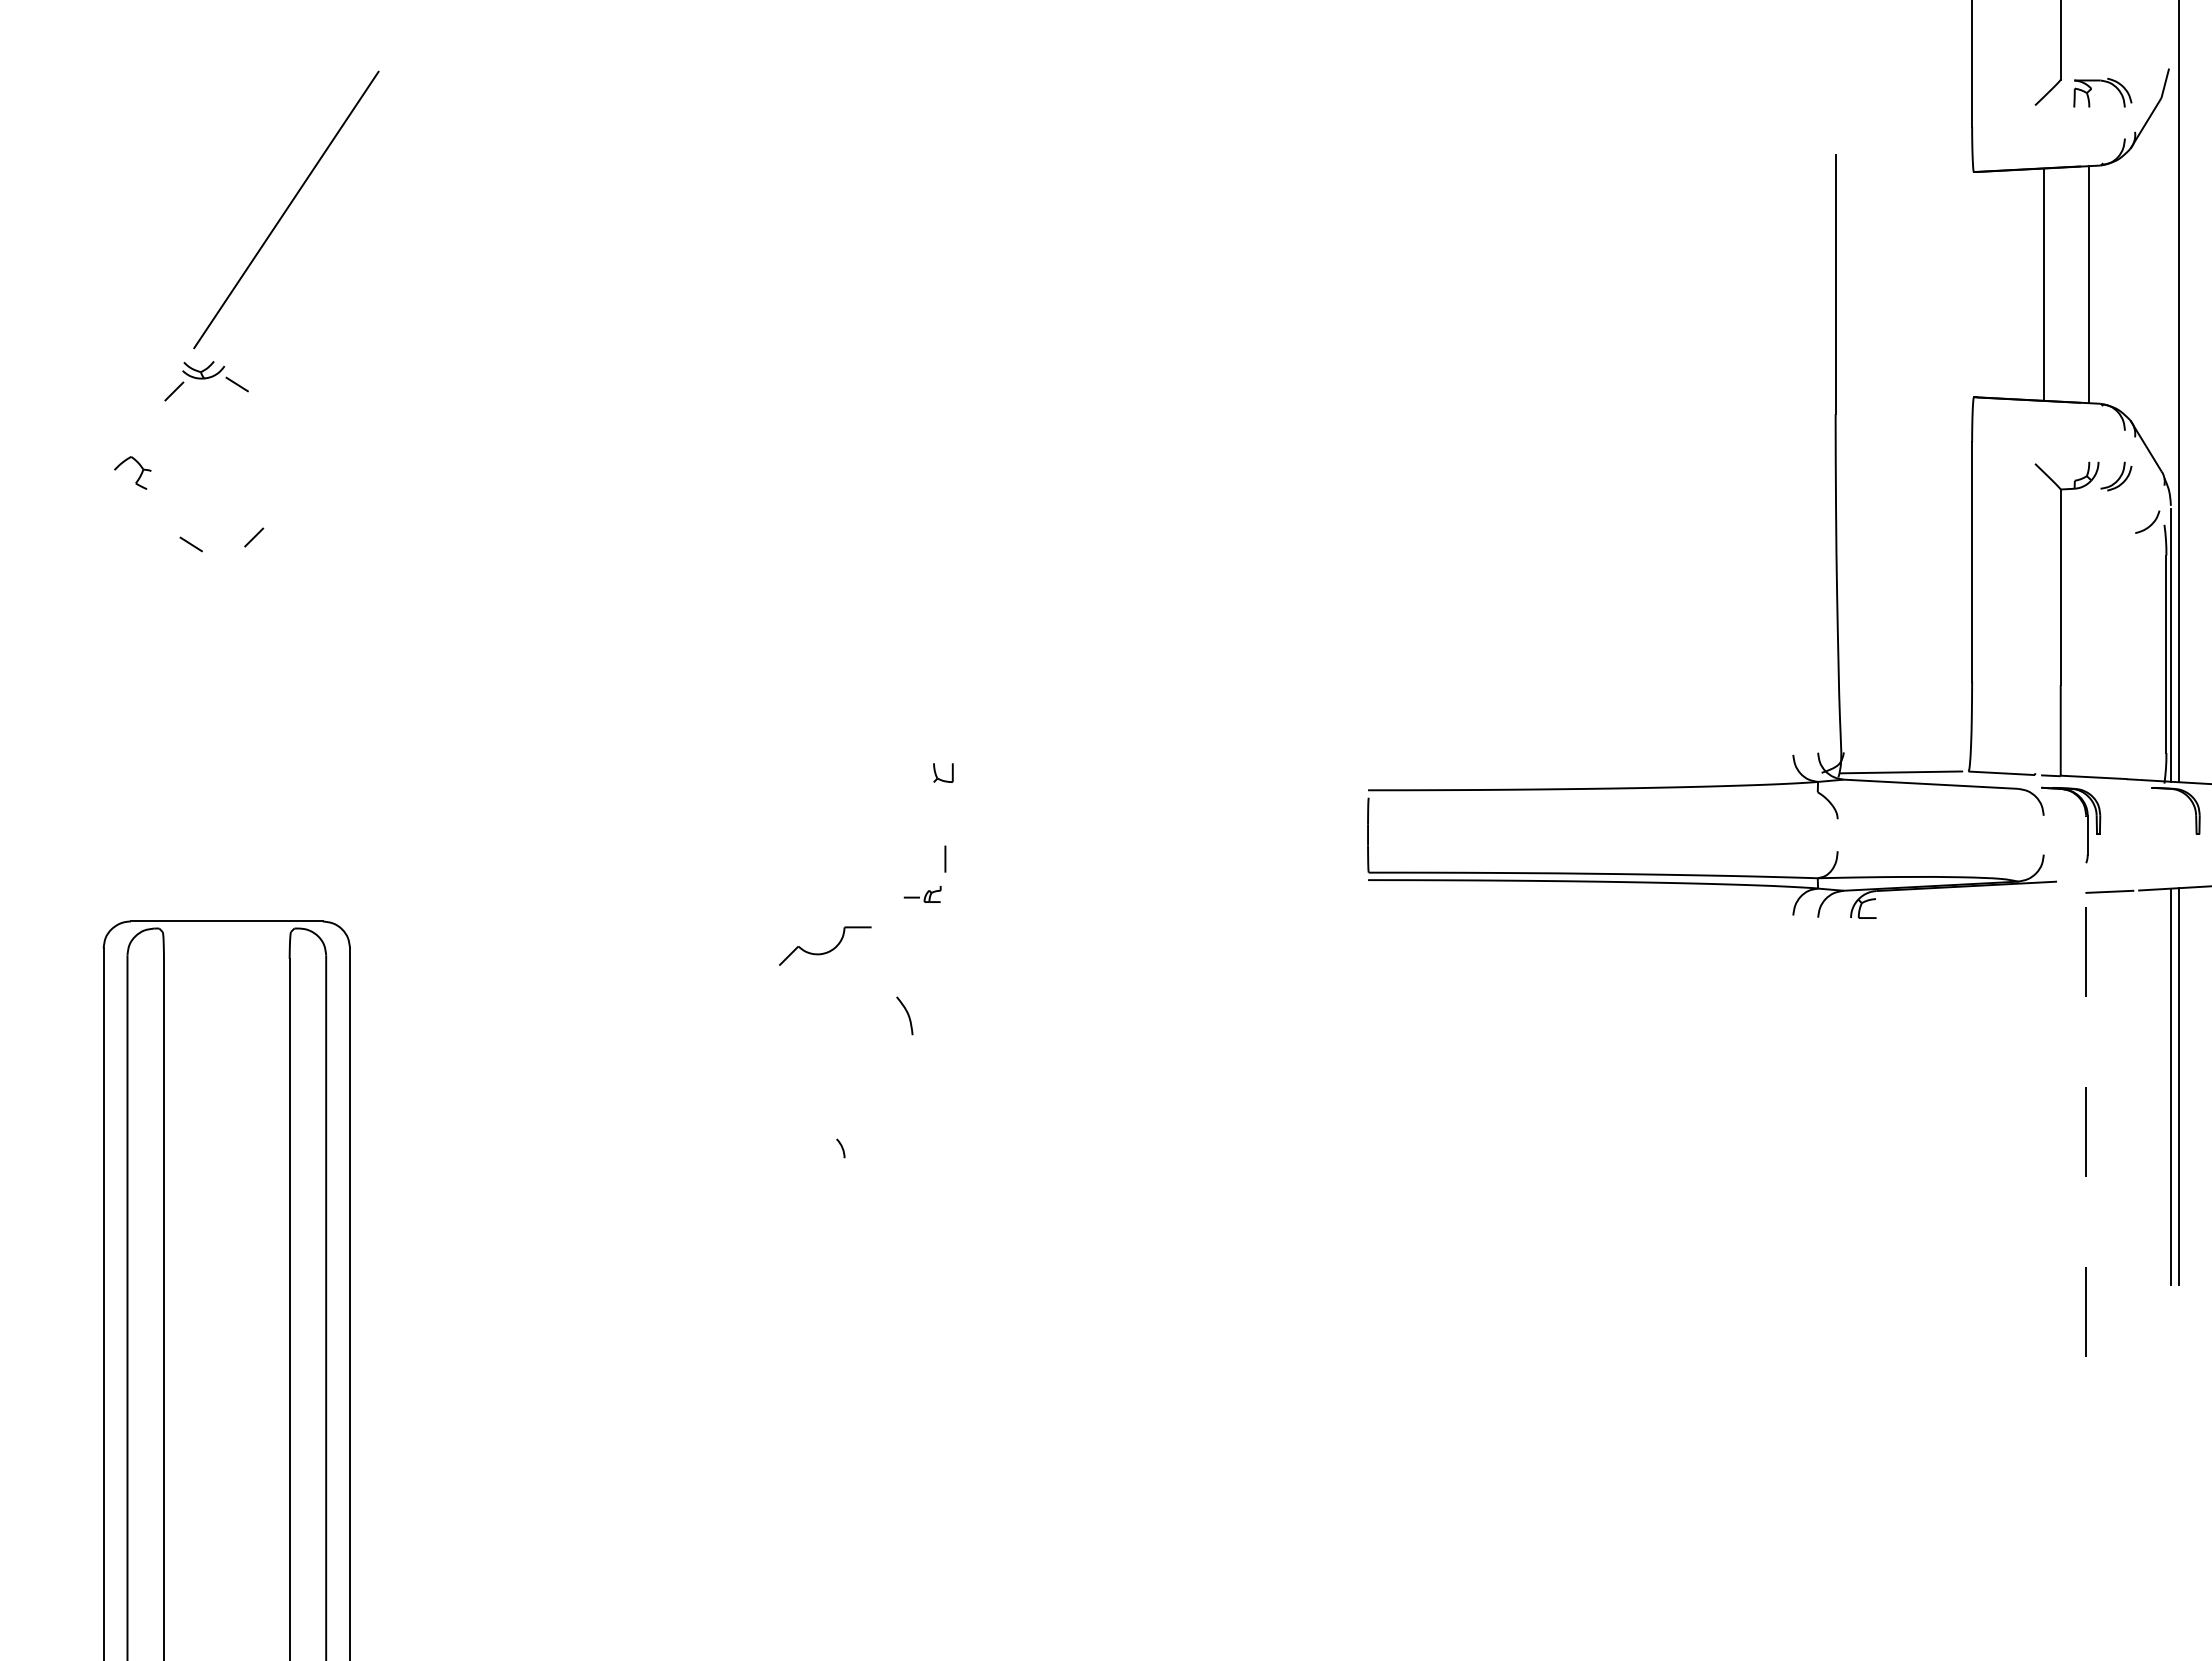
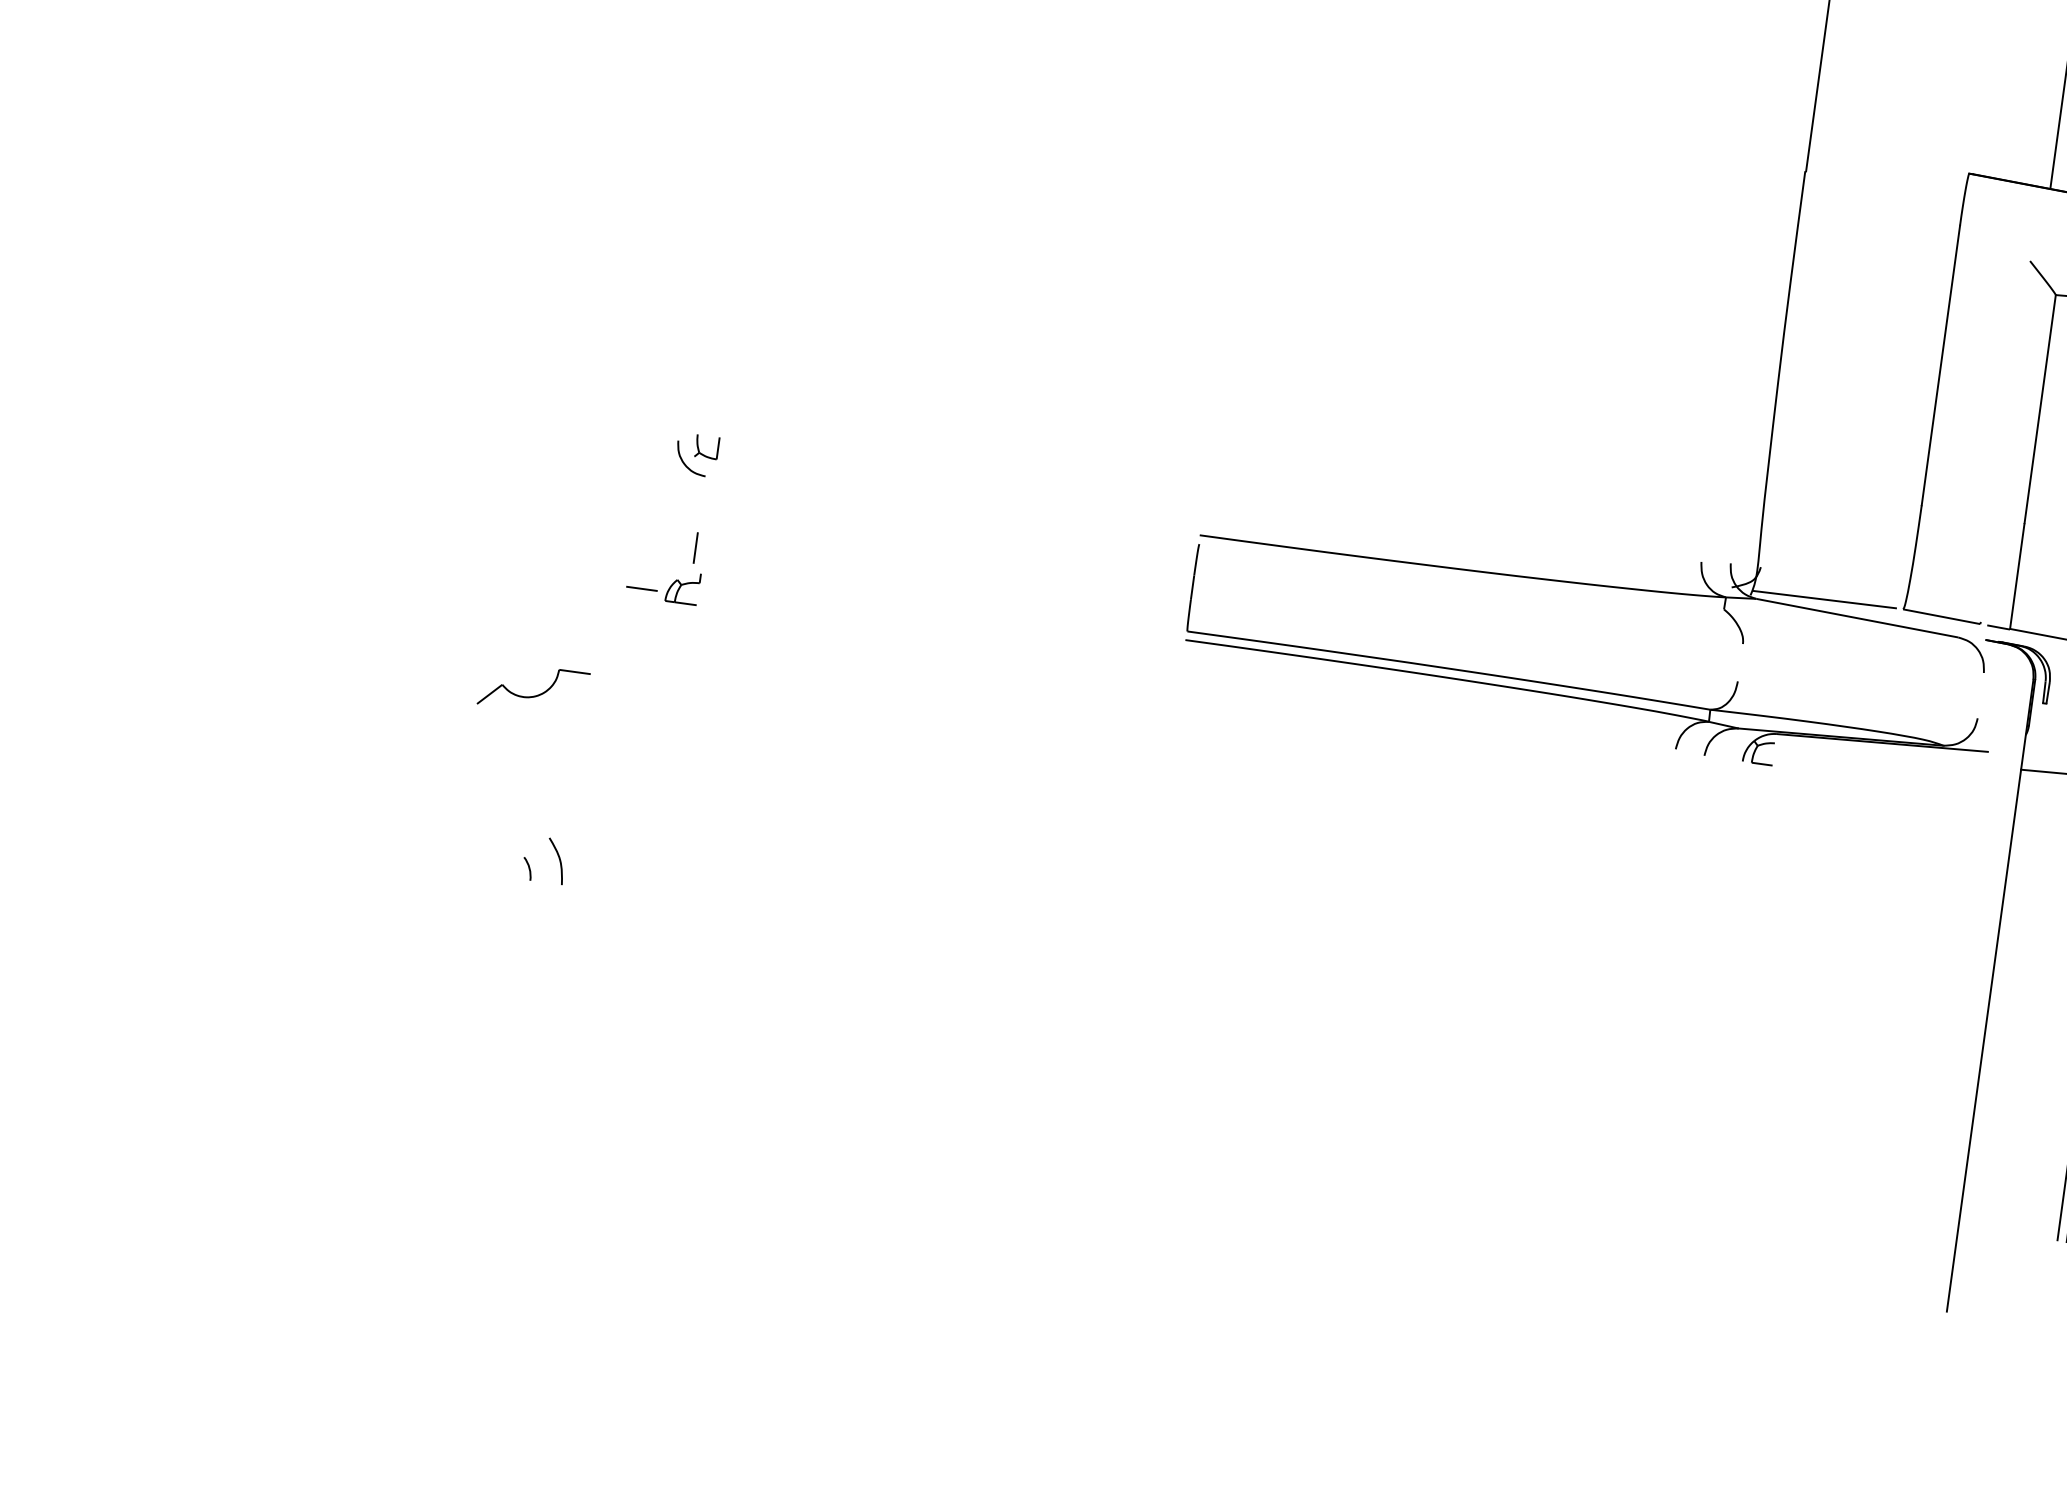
curve: (926, 788) -> (684, 462), added
part: (922, 894) -> (663, 585), size x1.67
part: (826, 951) -> (534, 695), moved
curve: (906, 1013) -> (558, 858), moved
line: (2086, 1086) -> (1990, 995), dashed -> solid

